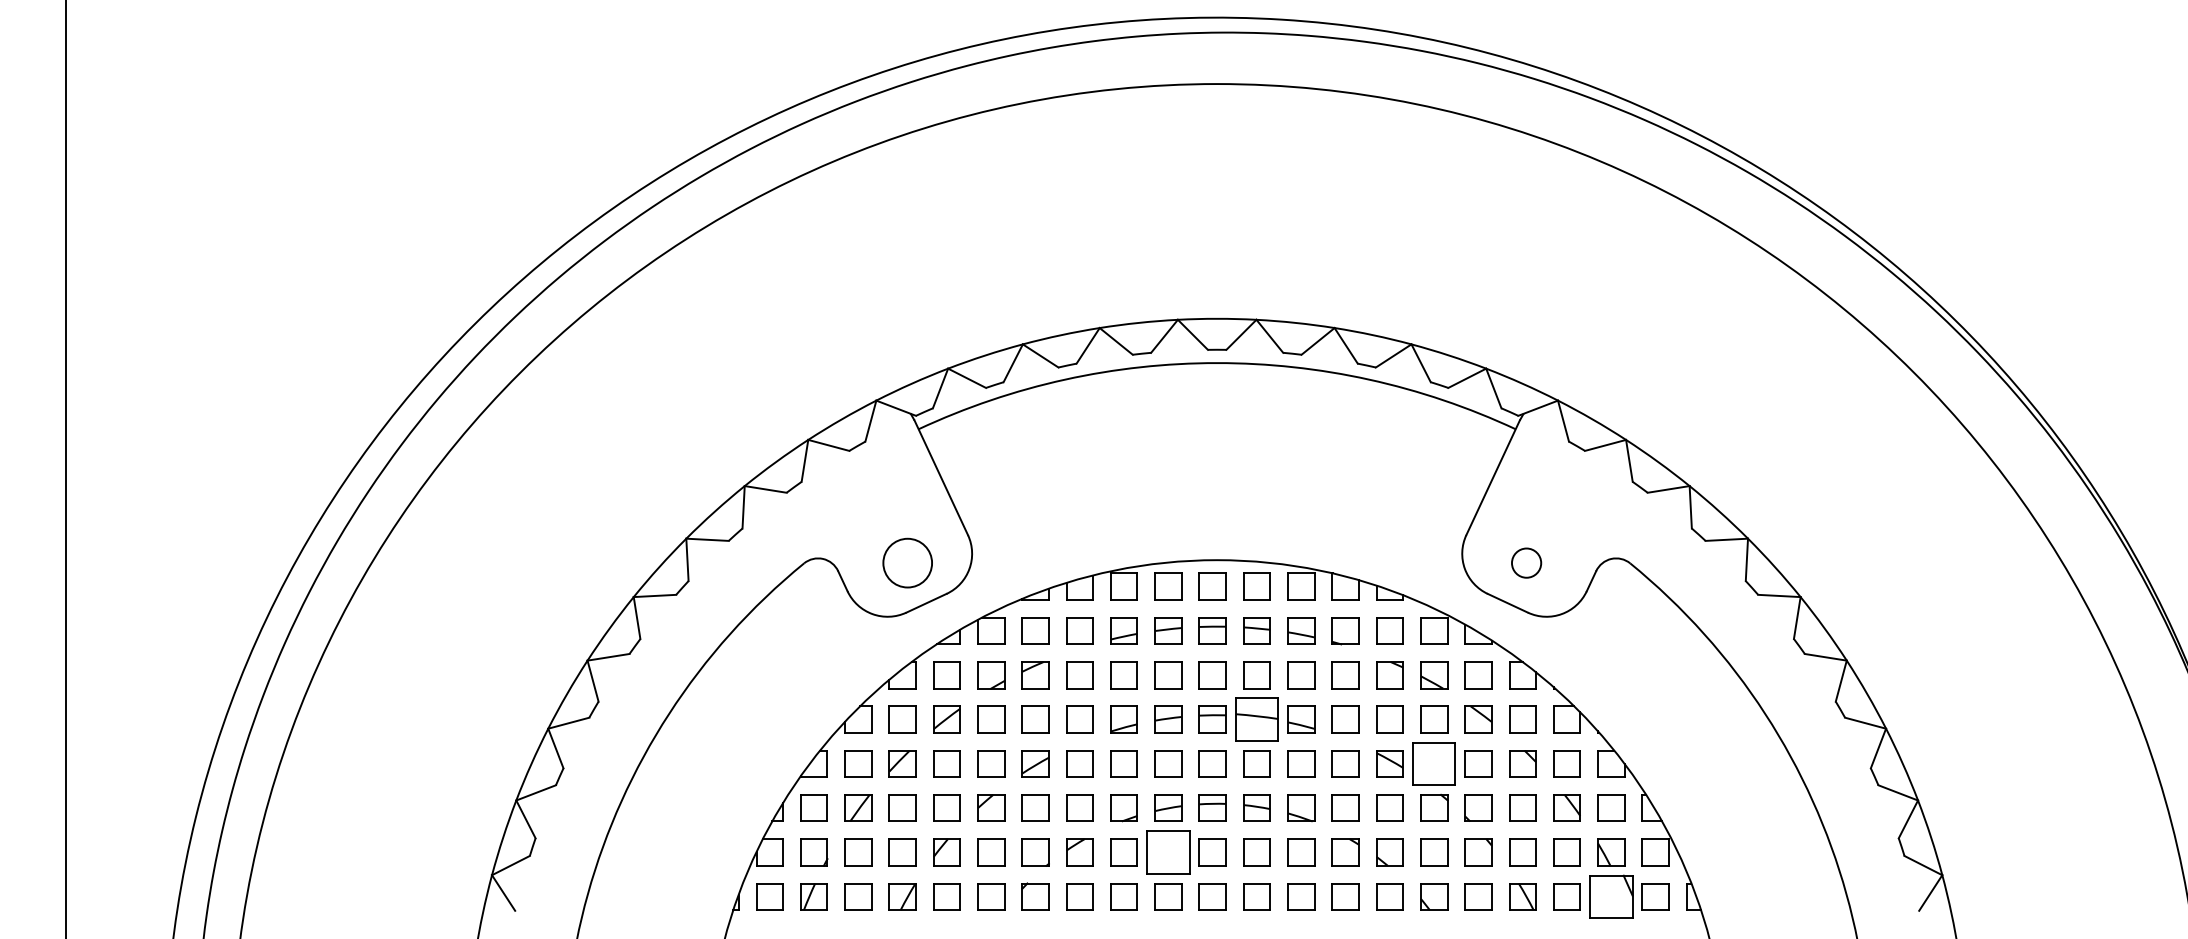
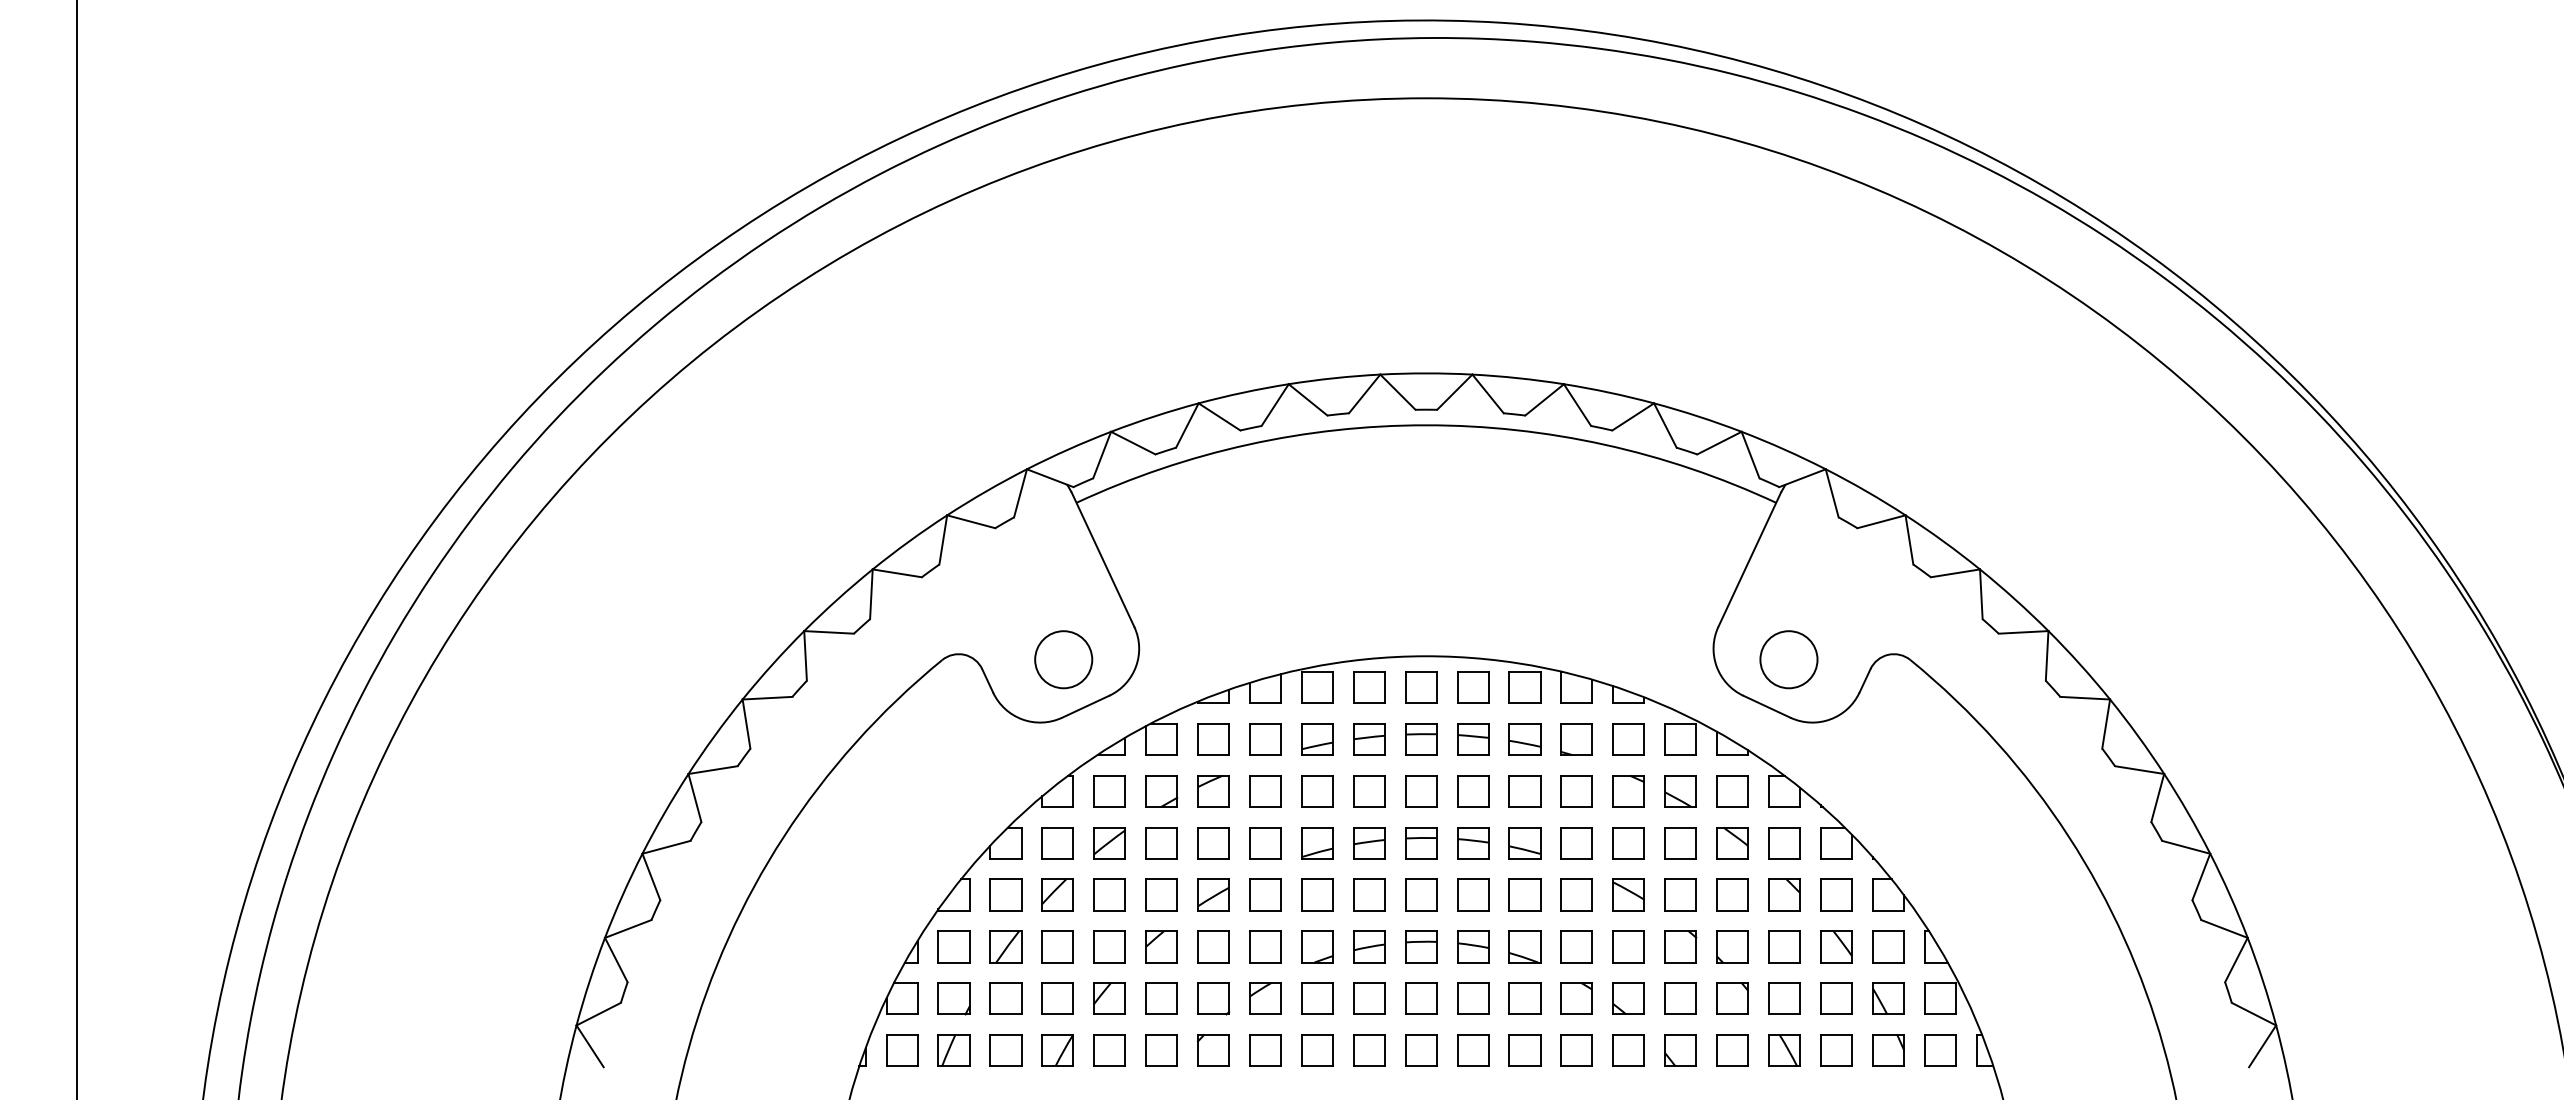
circle: (1526, 562) -> (1788, 658), size x1.67
part: (1256, 719) -> (1472, 842), size x0.62
part: (1434, 763) -> (1681, 894), size x0.62
part: (1168, 852) -> (1369, 998), size x0.62
part: (1611, 896) -> (1888, 1050), size x0.62

